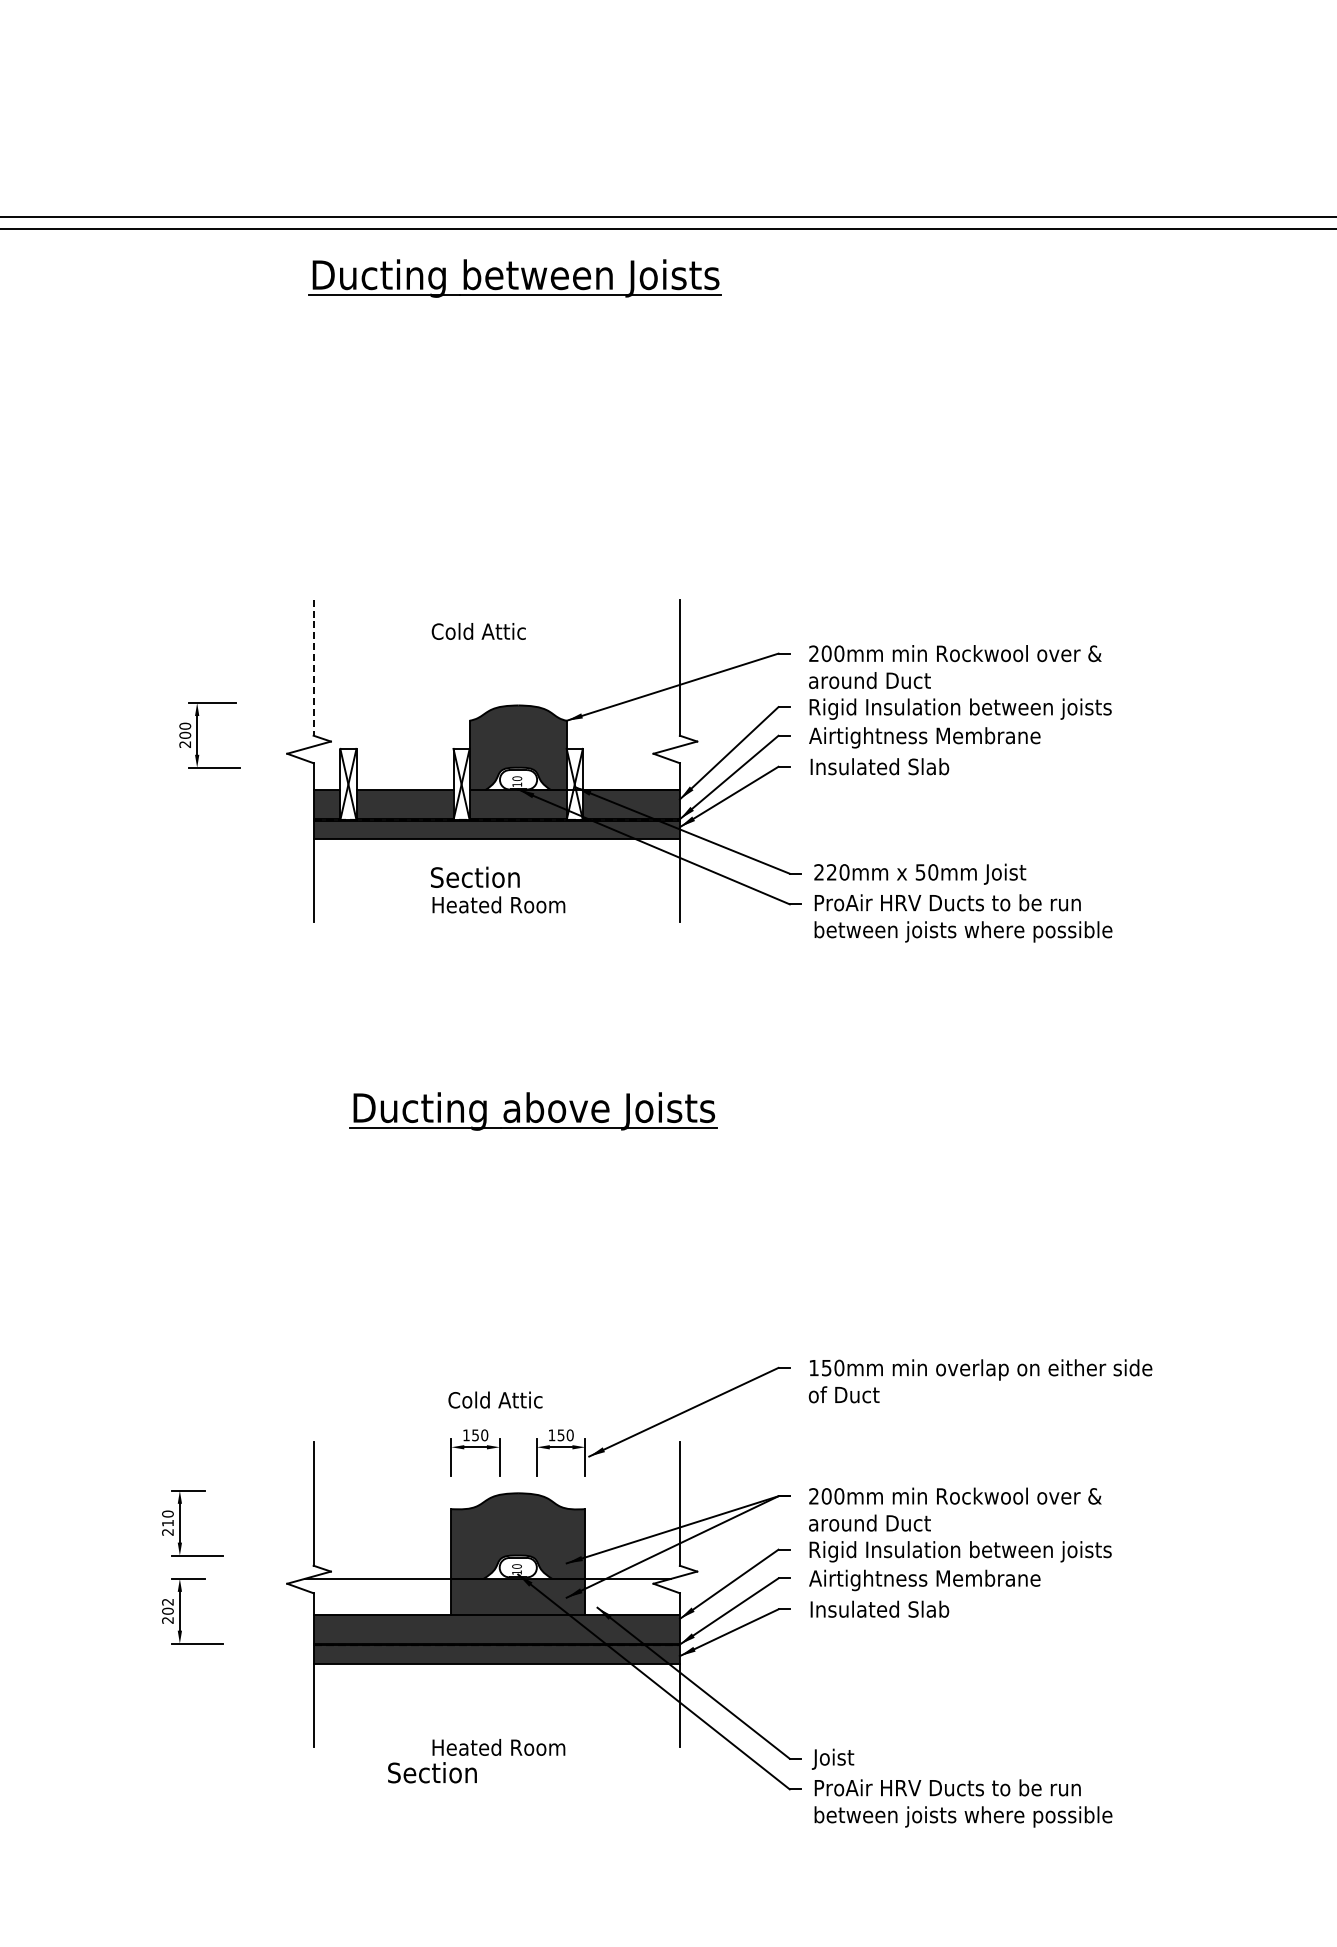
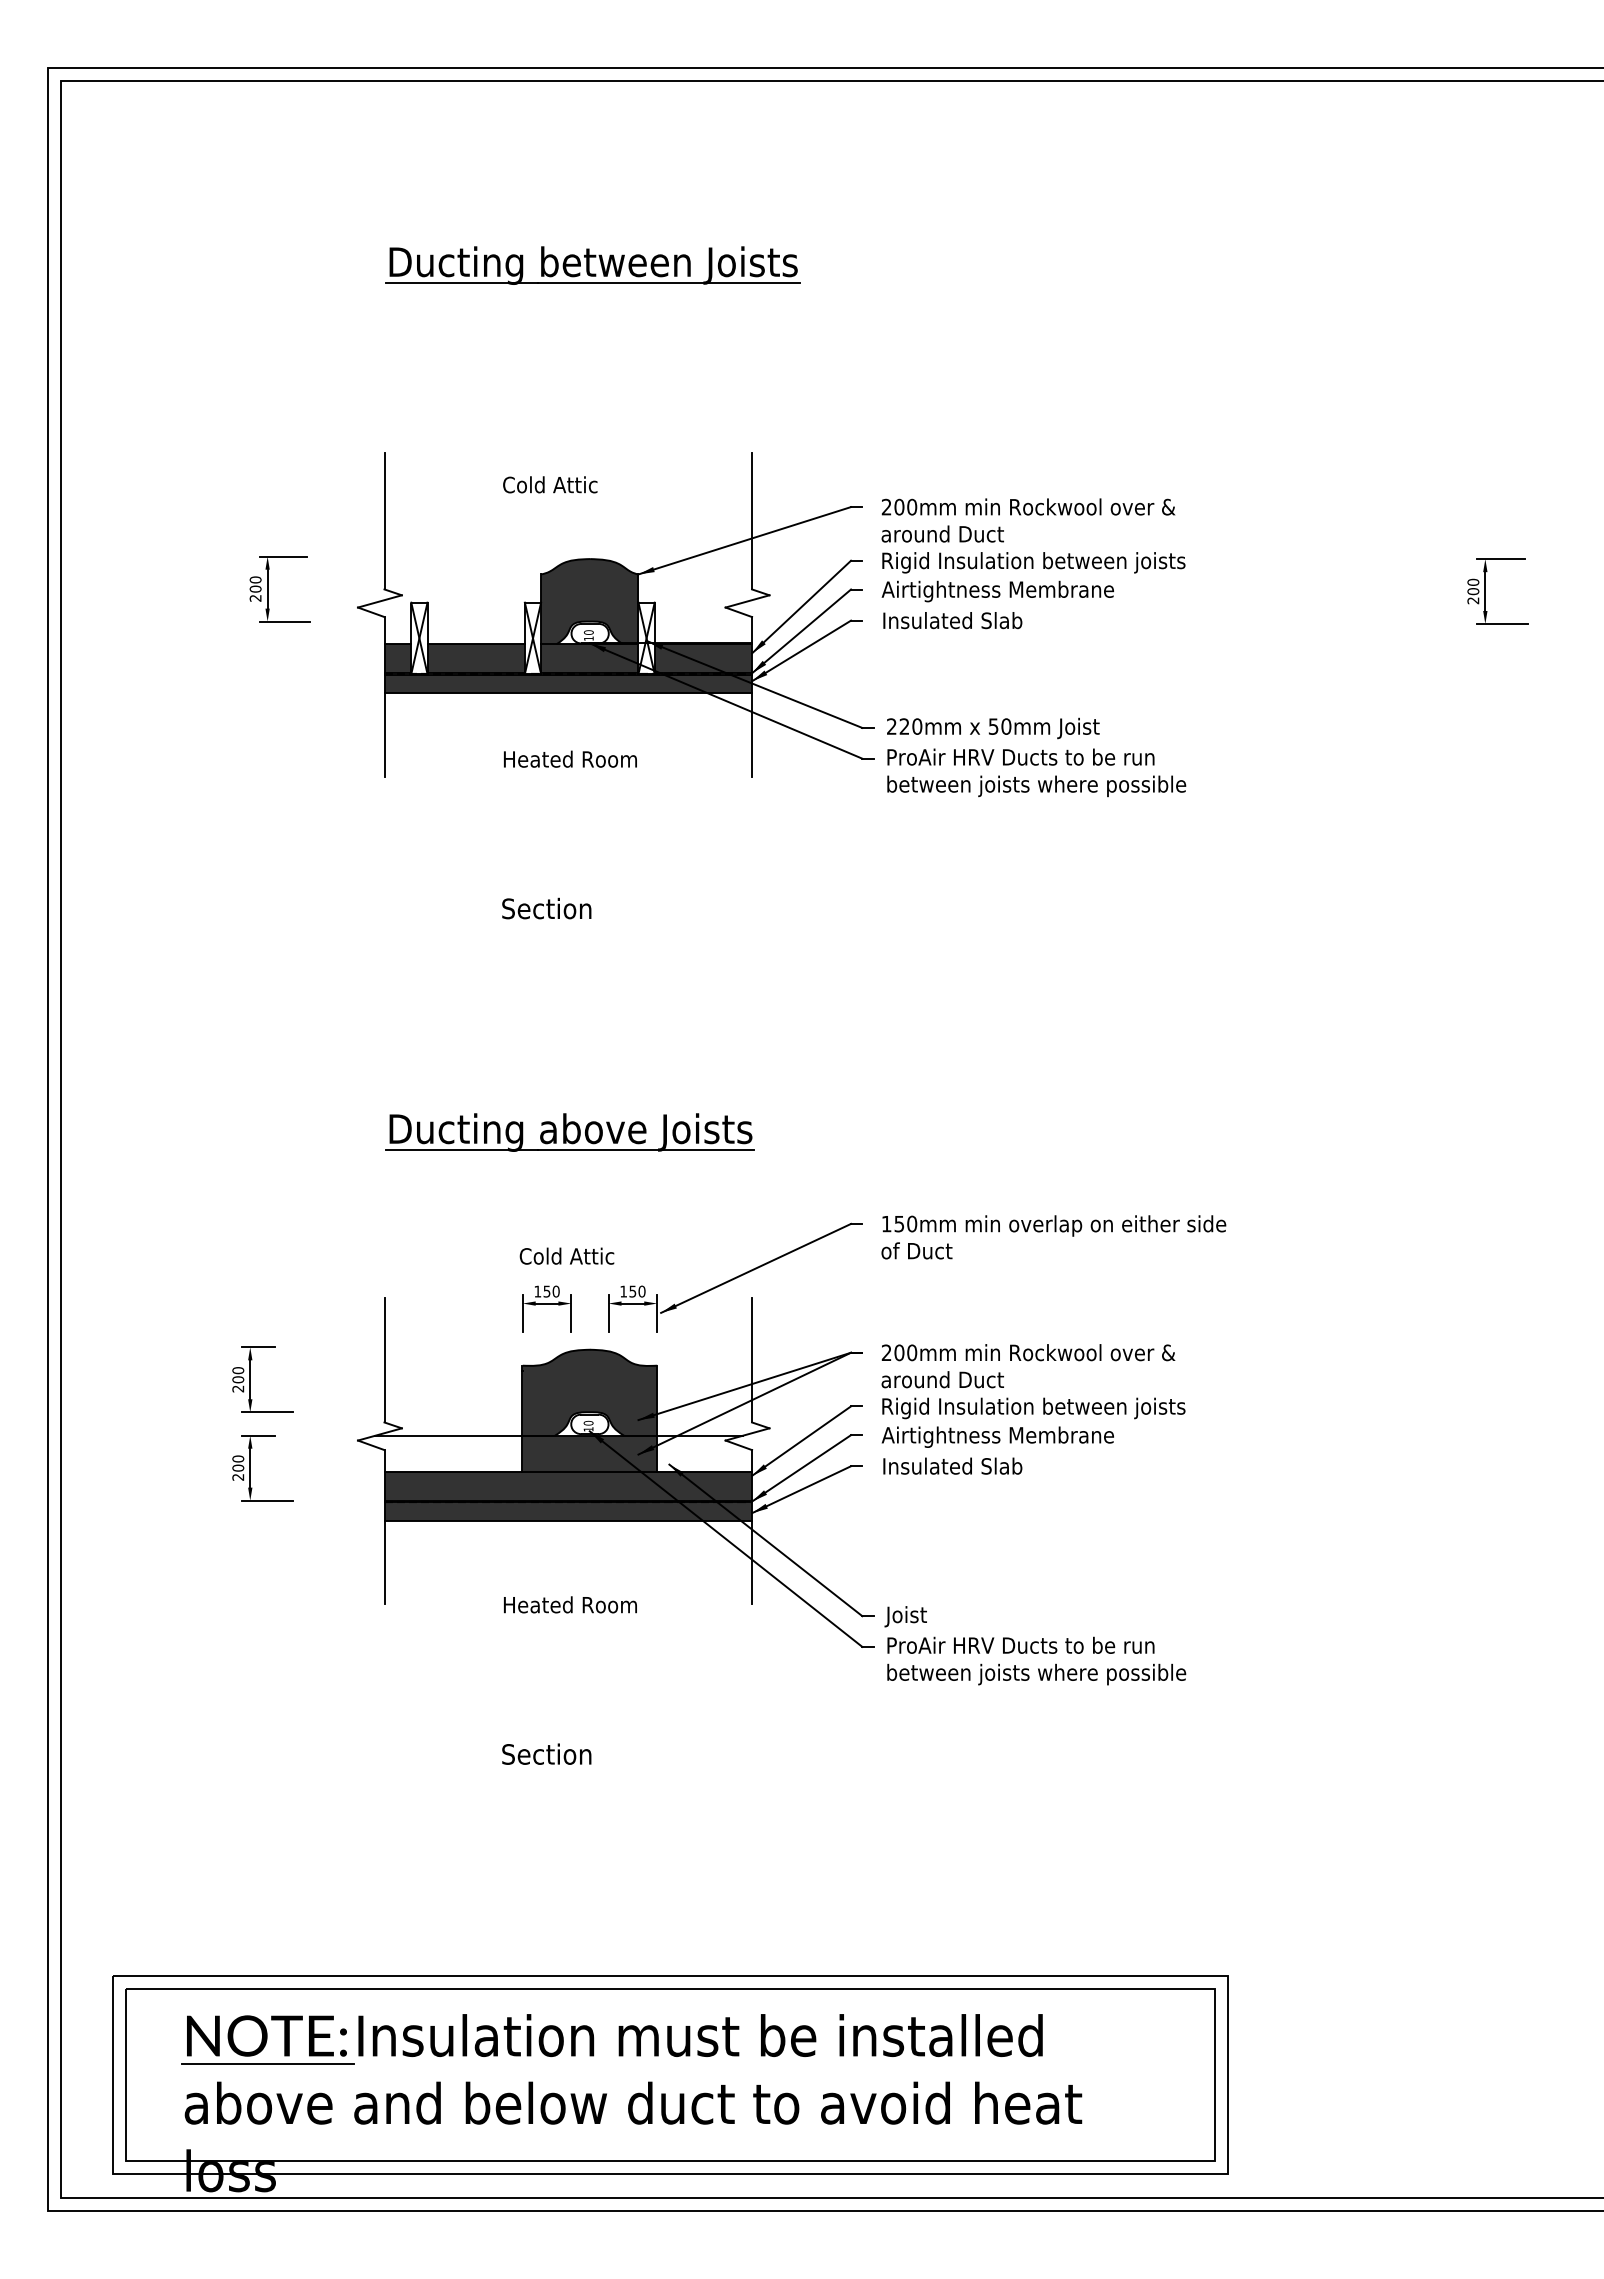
part: (514, 278) -> (592, 265), moved
line: (313, 668) -> (384, 521), dashed -> solid
text: (475, 877) -> (546, 908), moved
part: (532, 1111) -> (569, 1132), moved
text: (168, 1522) -> (238, 1379), 210 -> 200
text: (168, 1601) -> (238, 1458), 202 -> 200
text: (432, 1772) -> (546, 1753), moved

